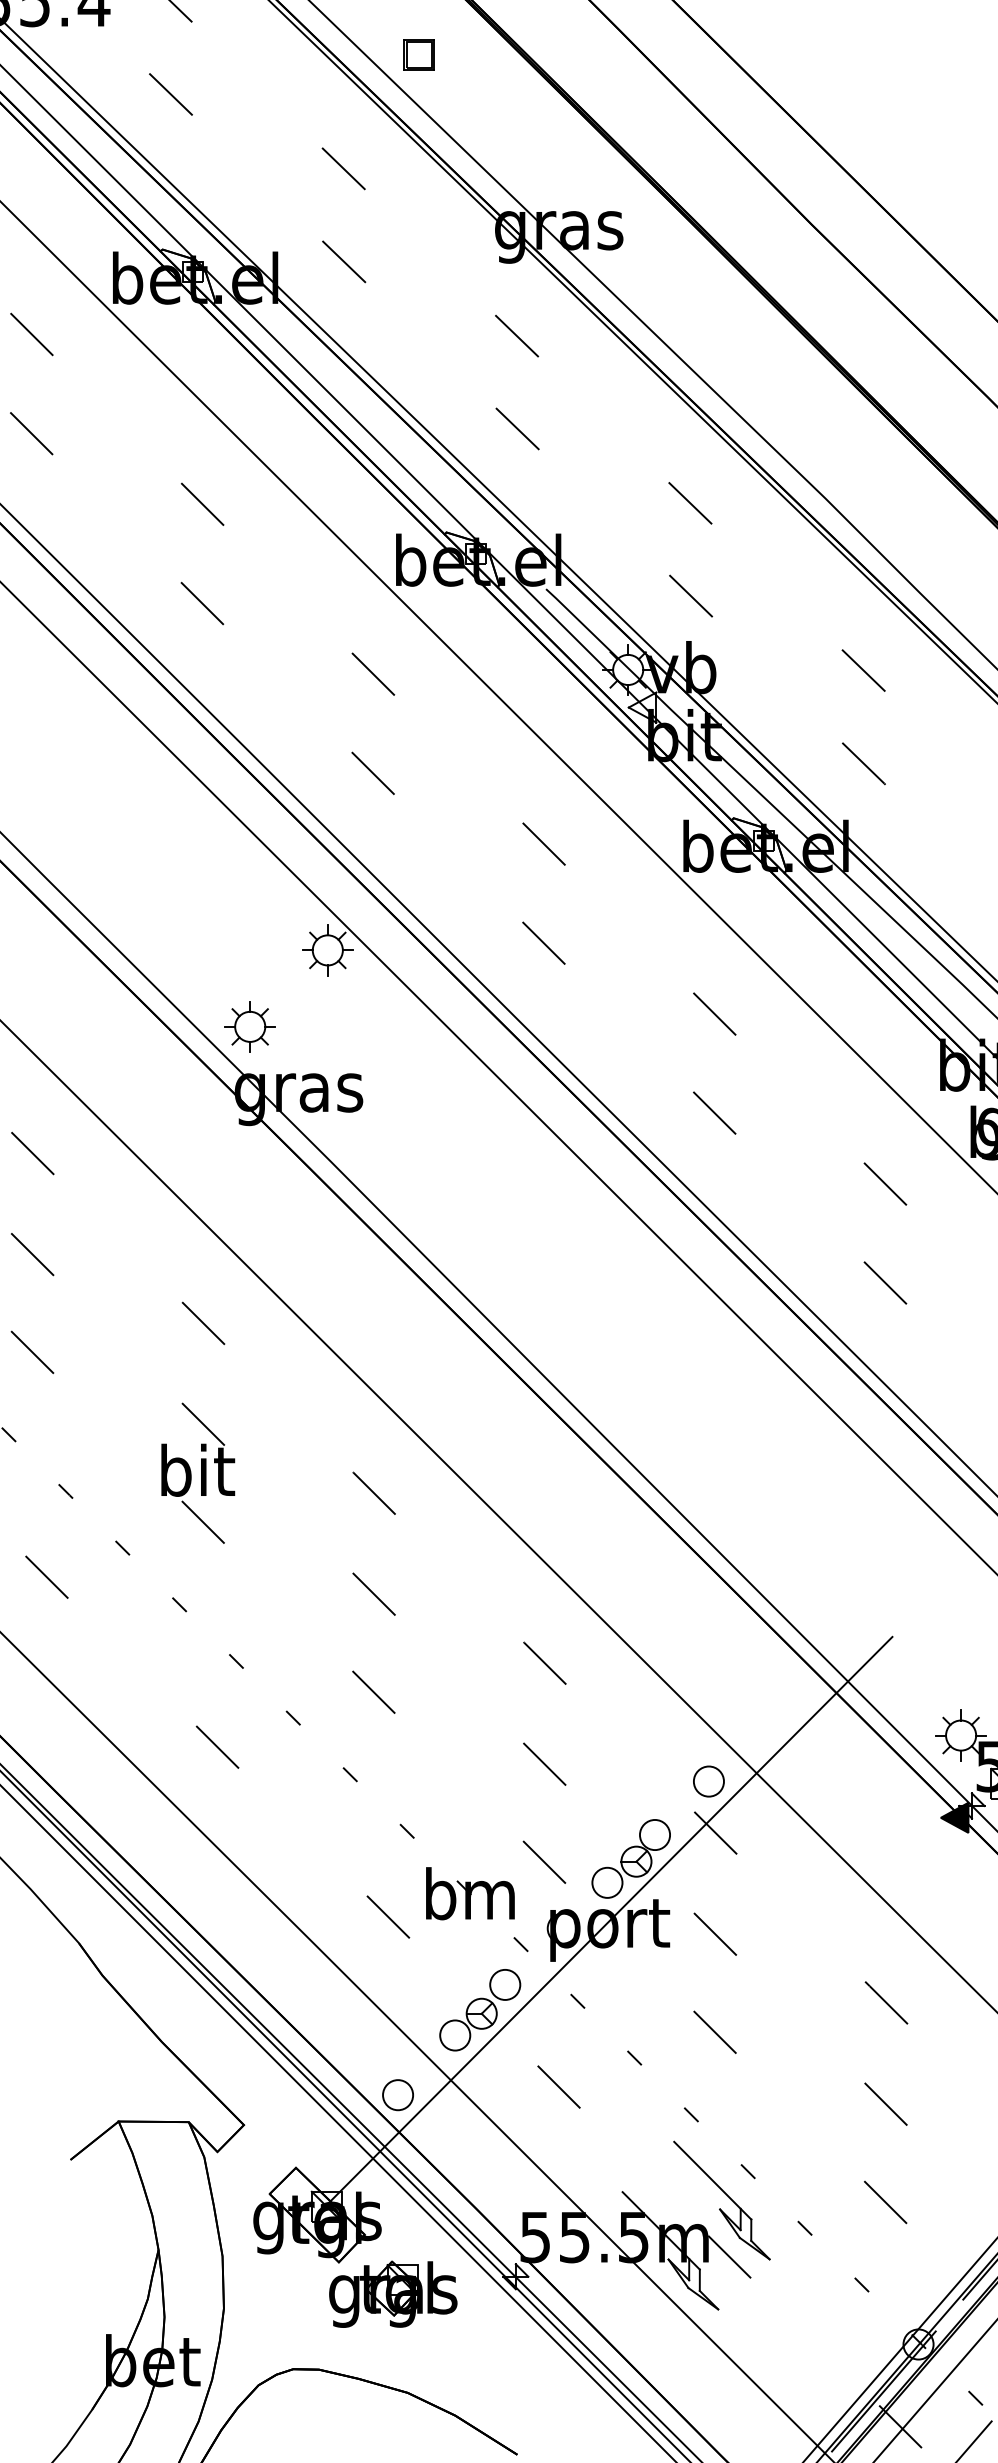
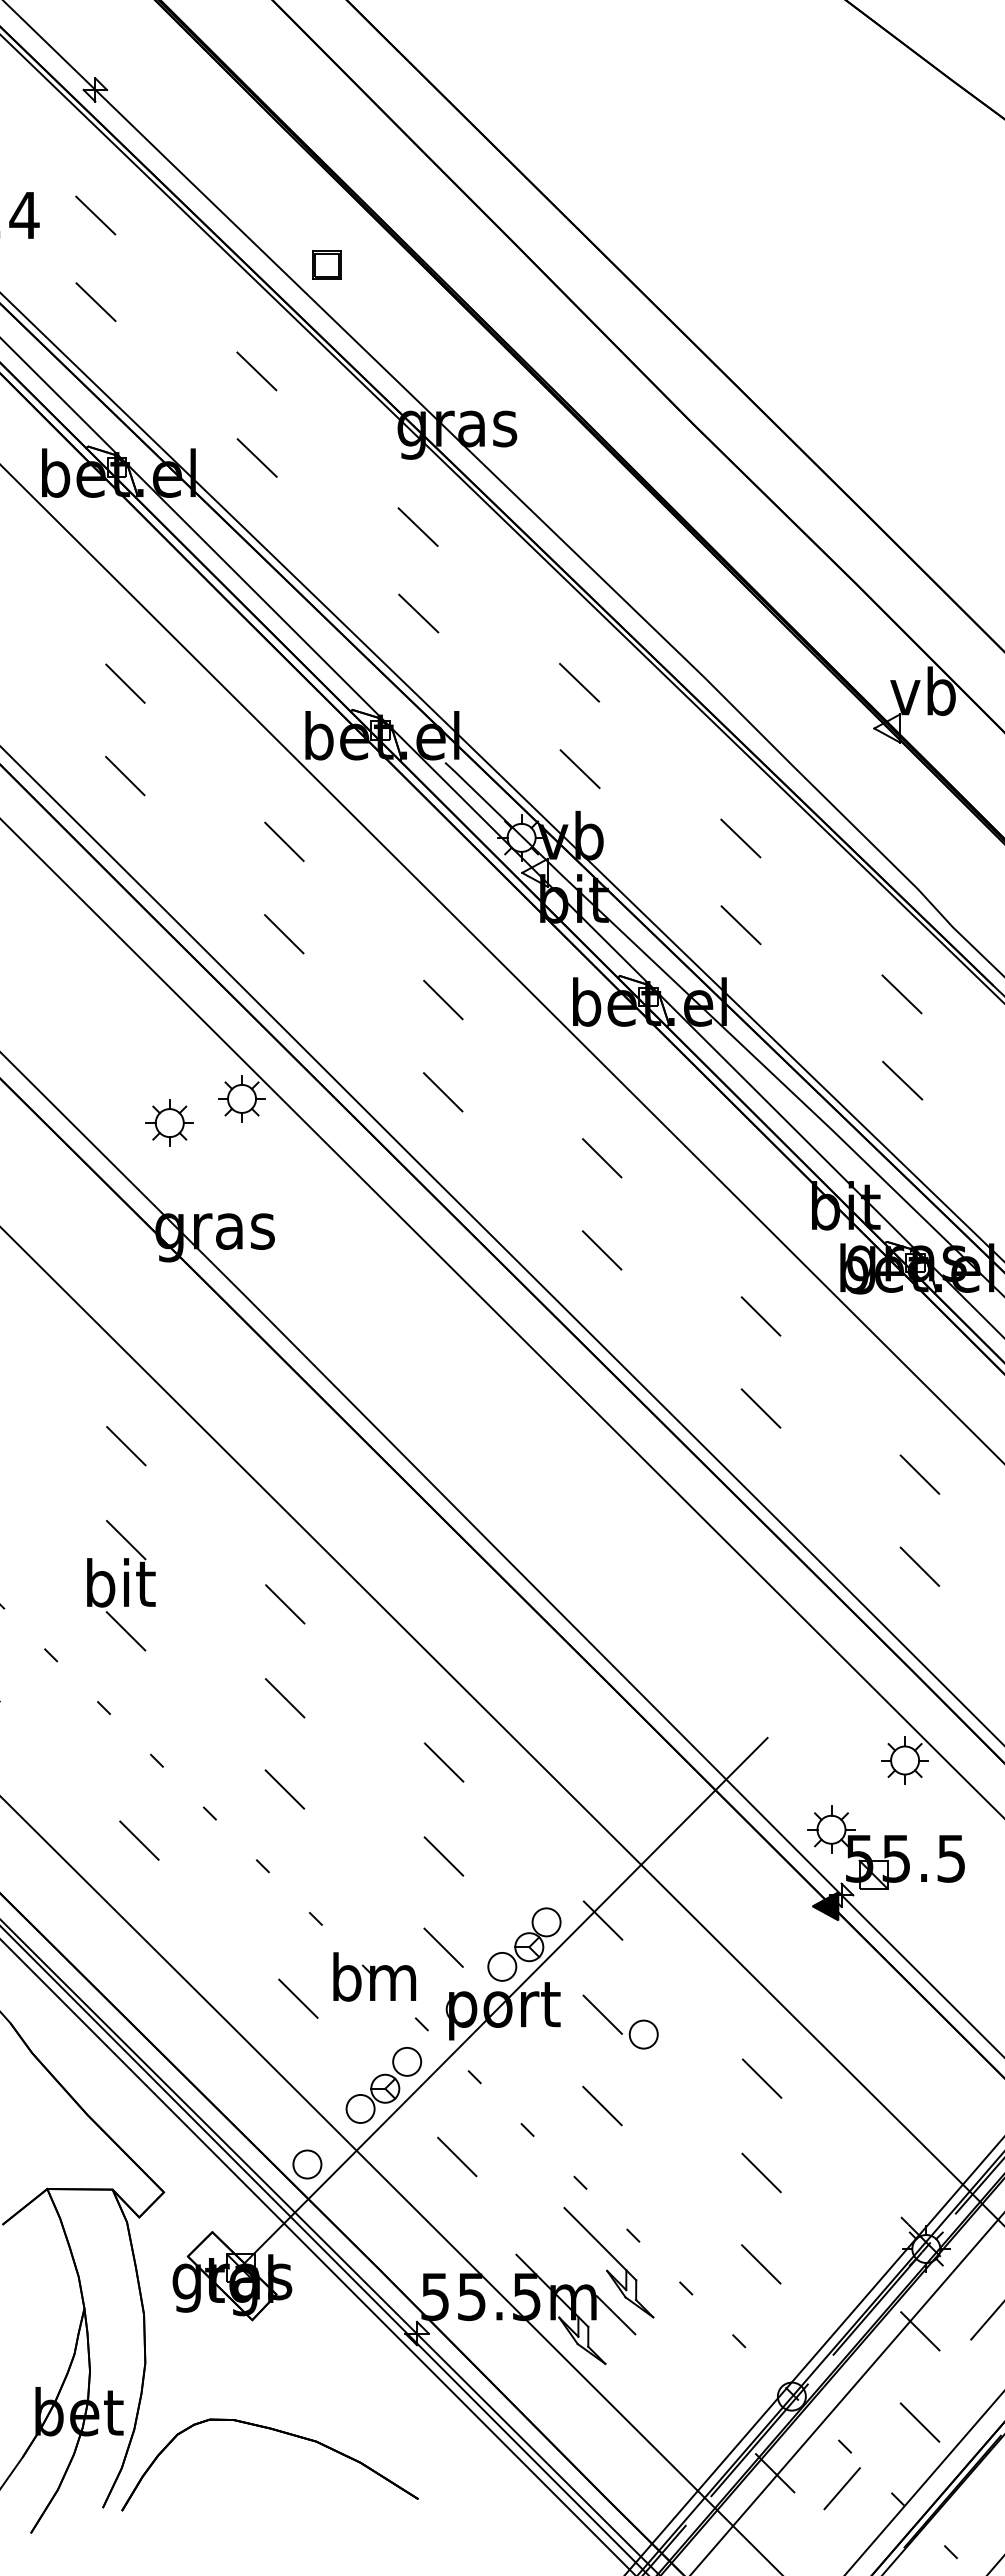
part: (249, 1026) -> (169, 1122), moved
part: (708, 1781) -> (643, 2034), moved
part: (392, 2293) -> (302, 2349), removed

